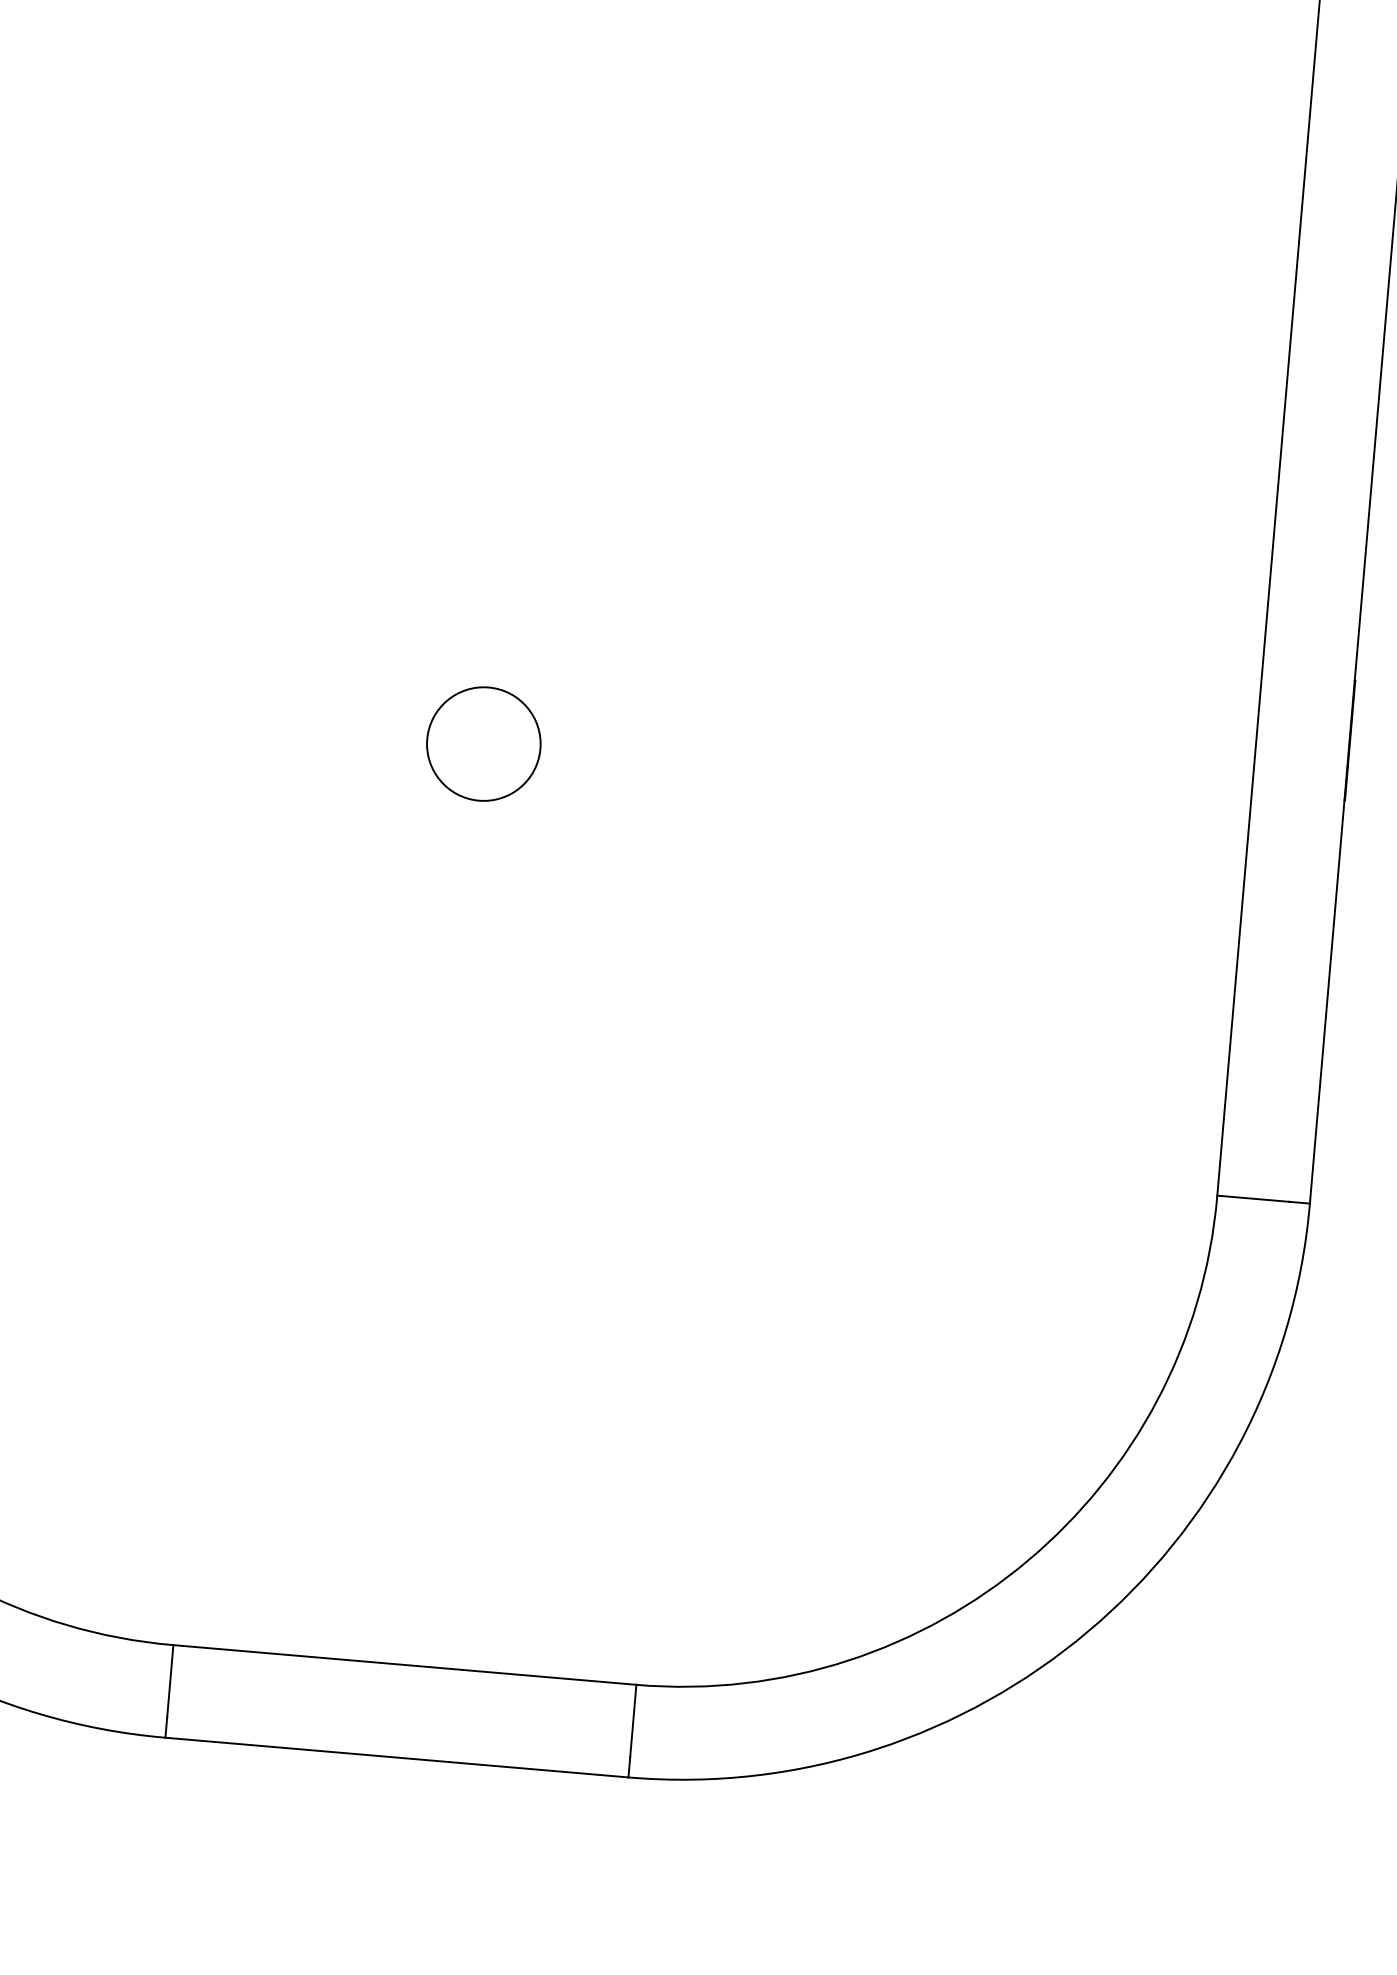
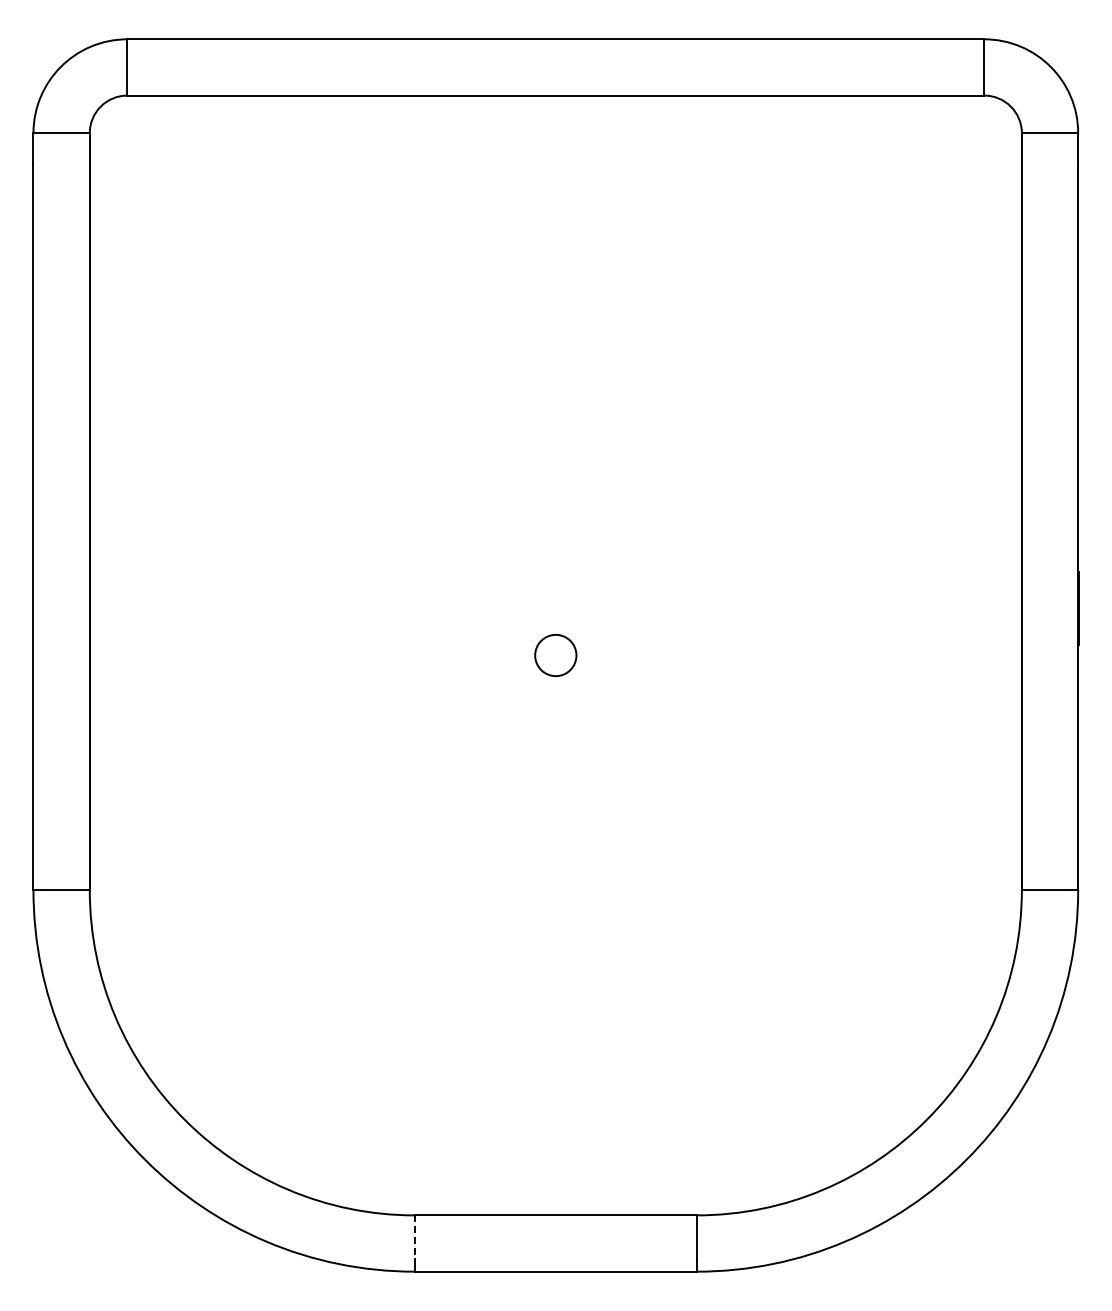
circle: (483, 744) -> (555, 655), size x0.6
line: (170, 1681) -> (415, 1237), solid -> dashed

